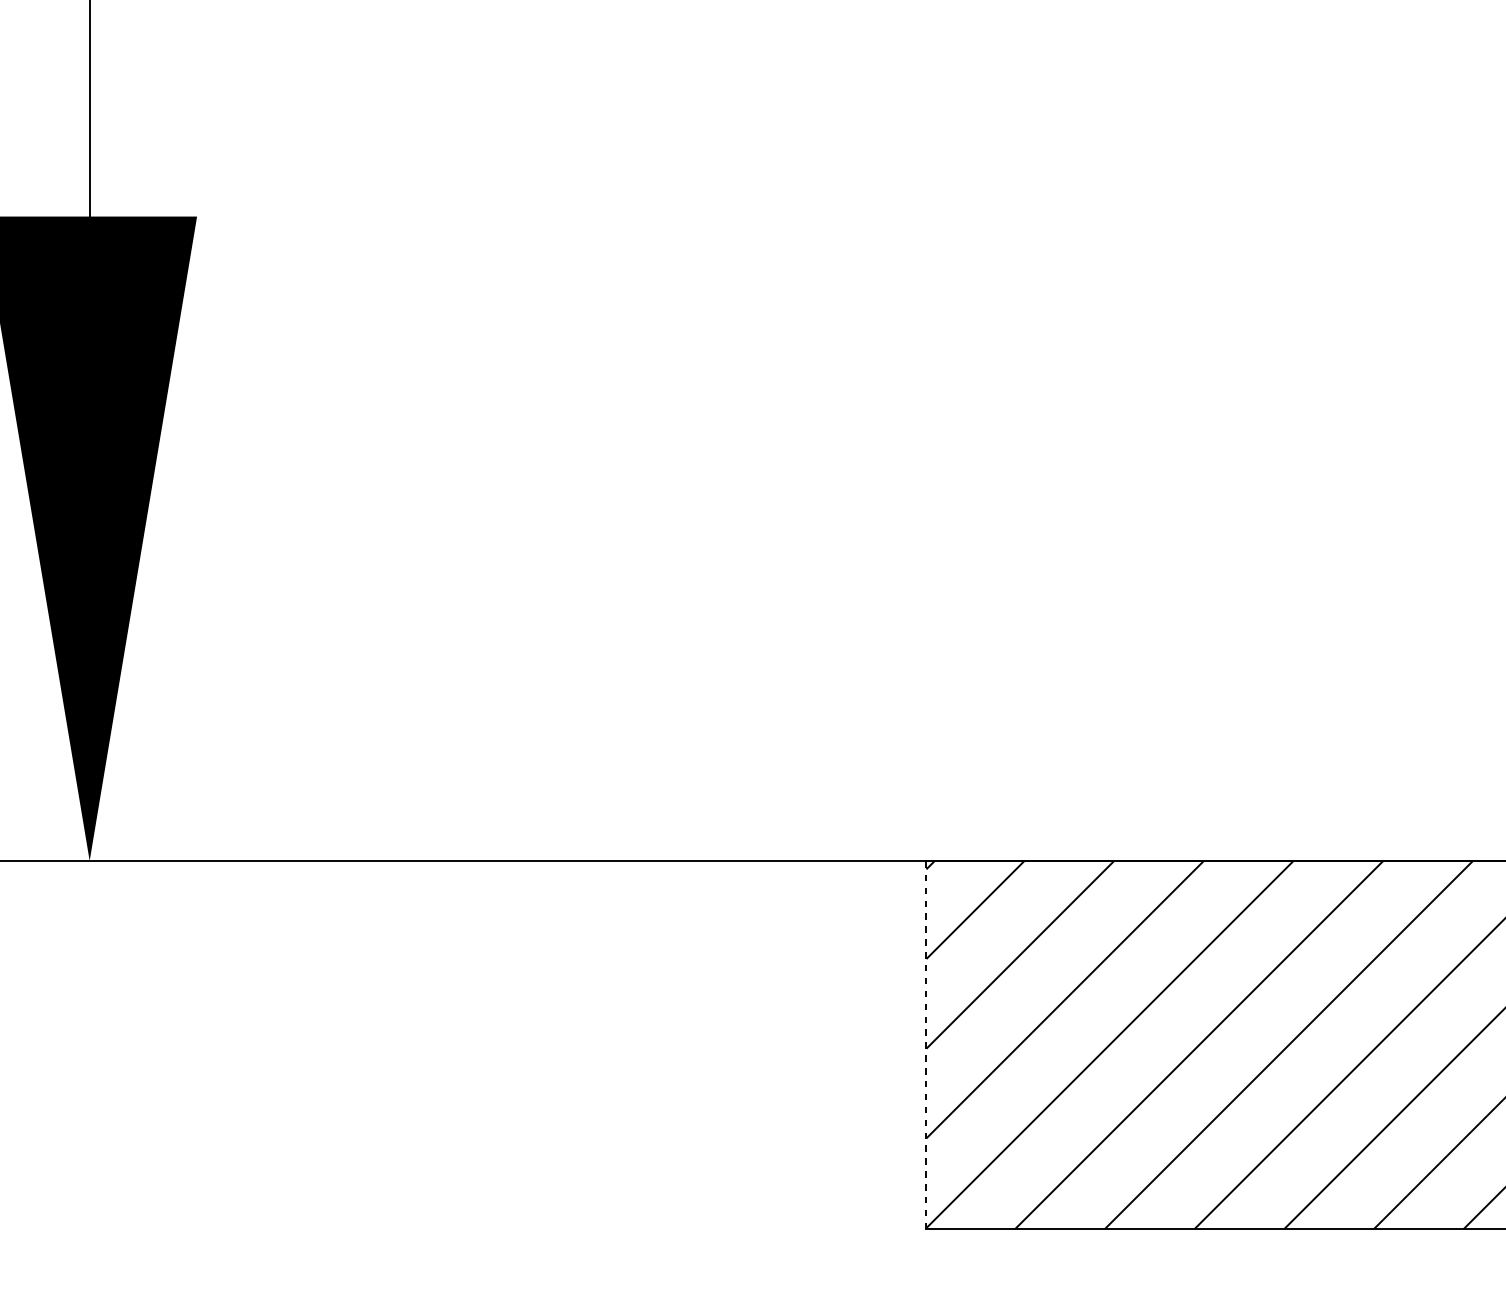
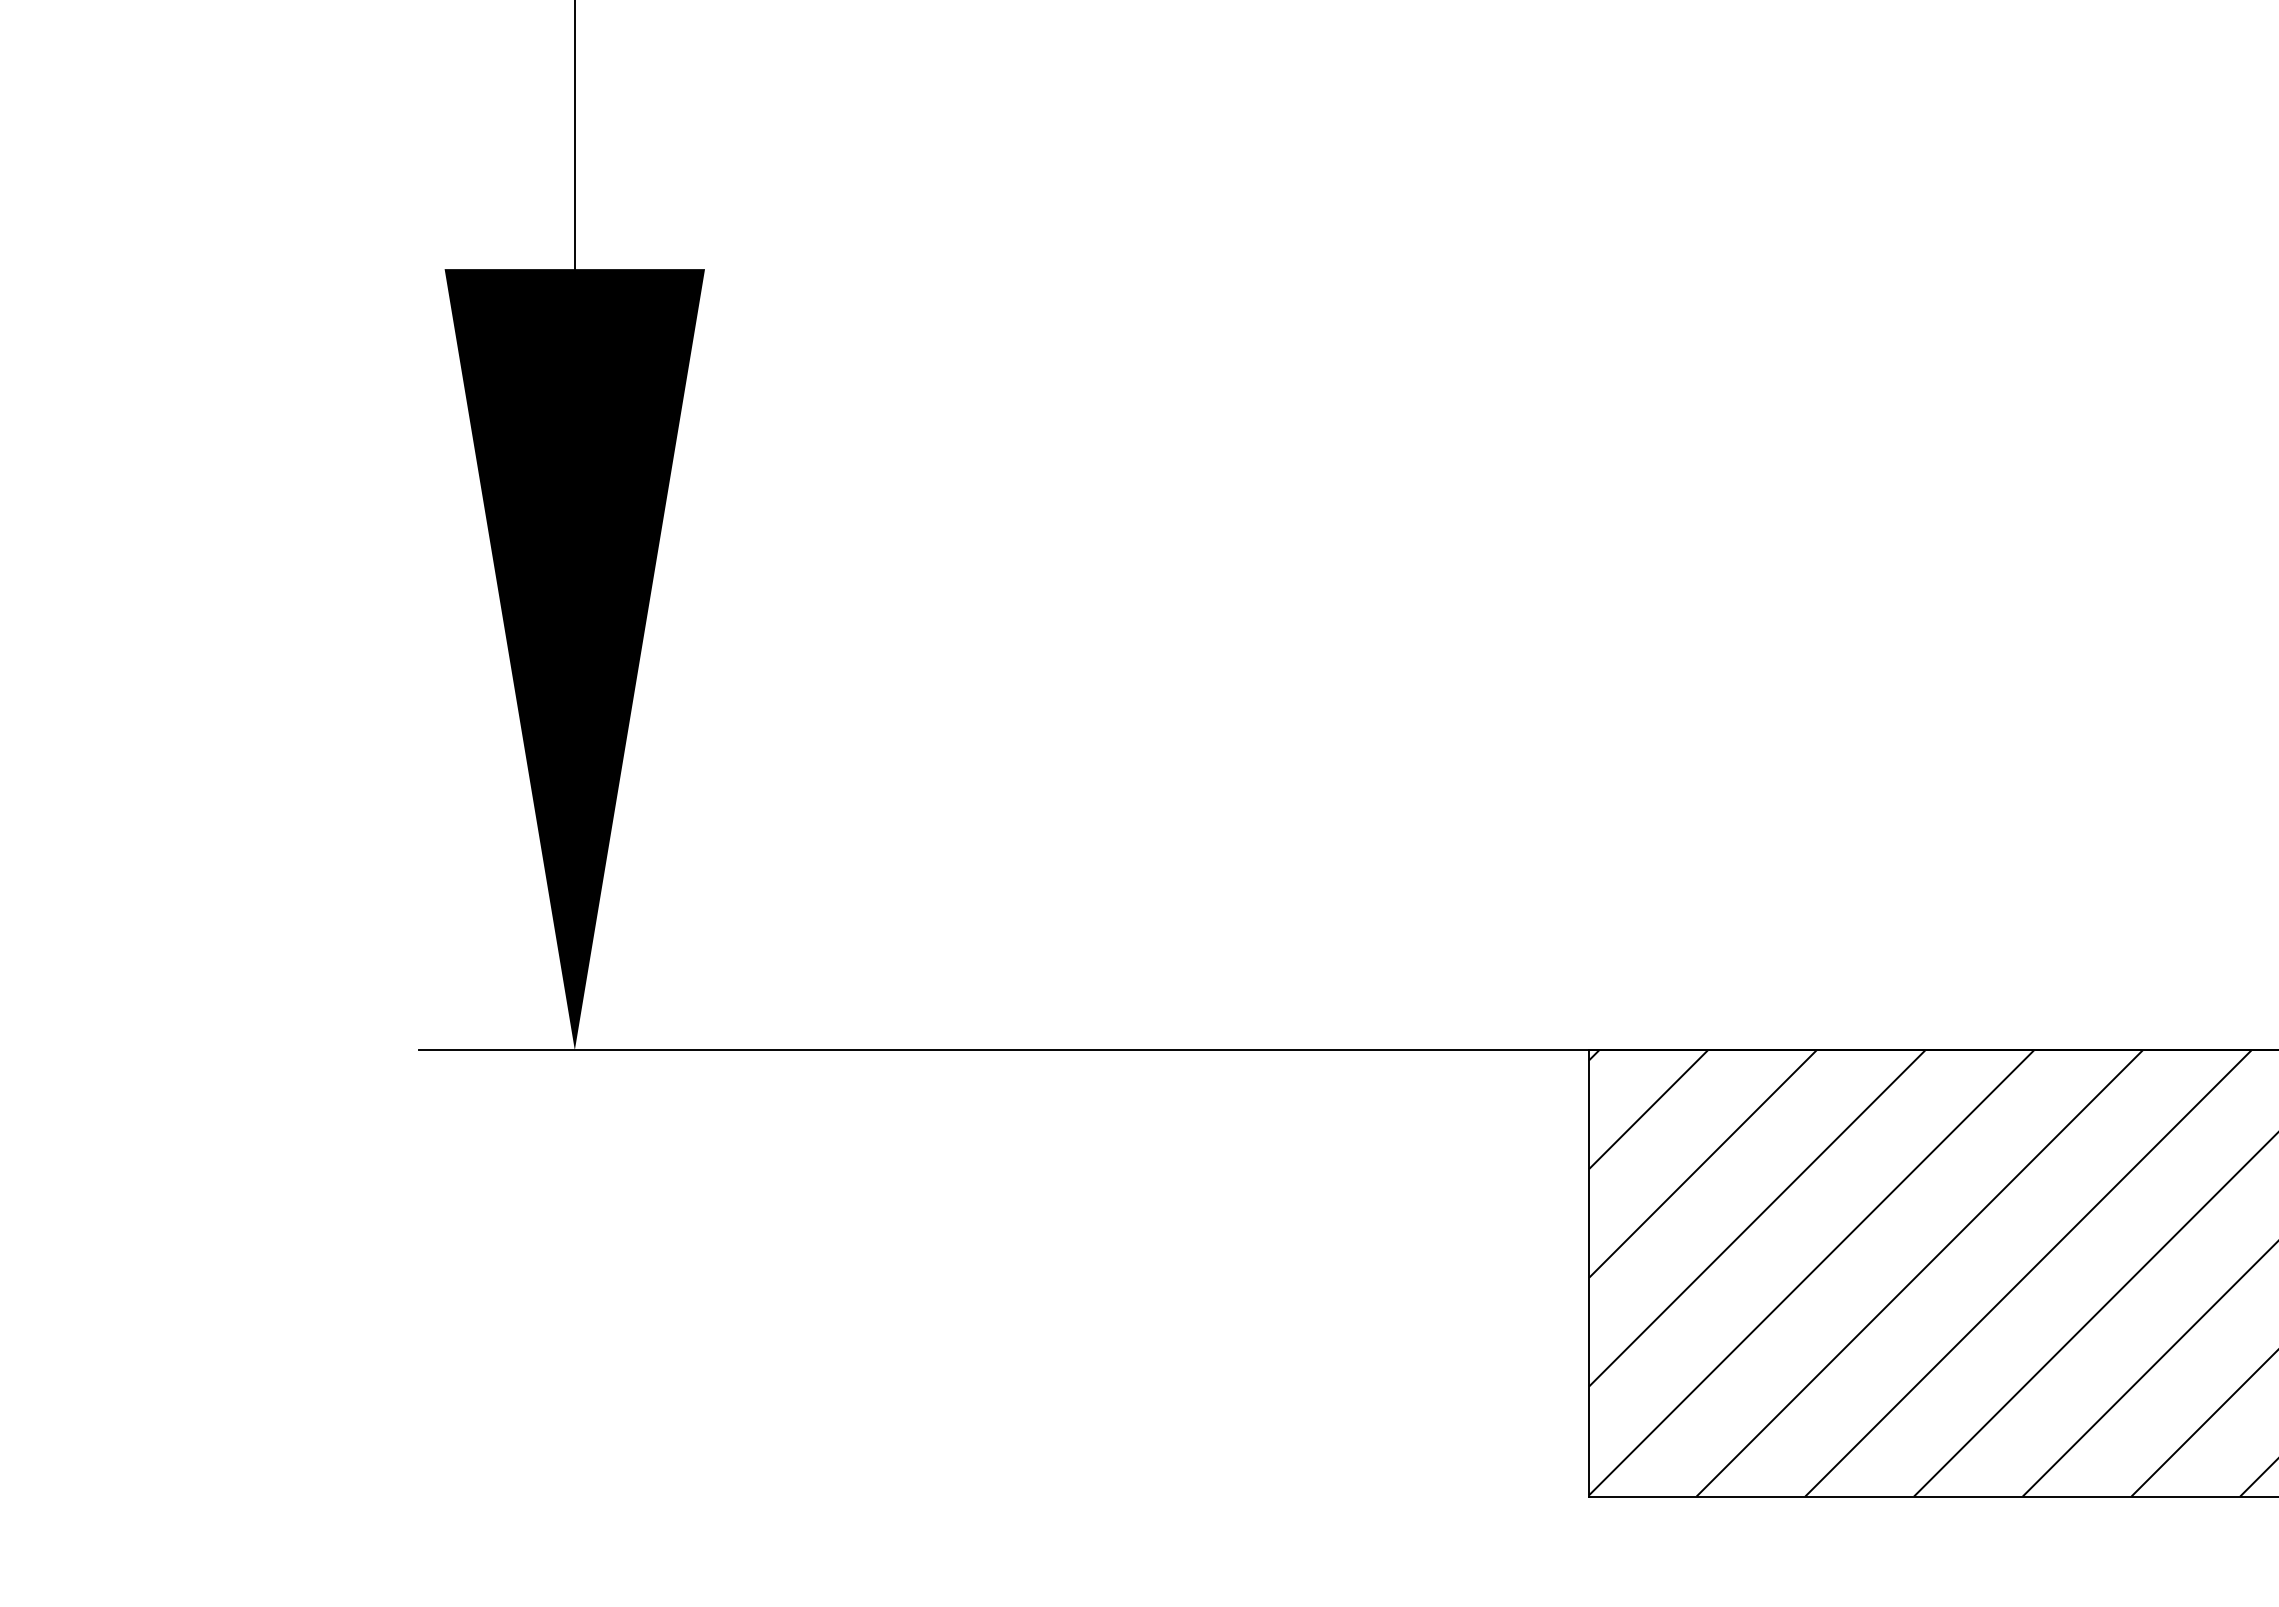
line: (926, 1044) -> (1589, 1272), dashed -> solid

